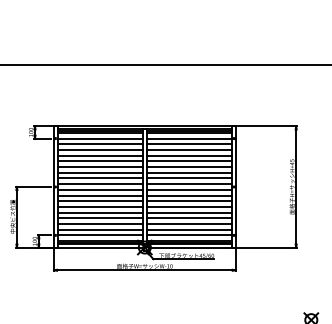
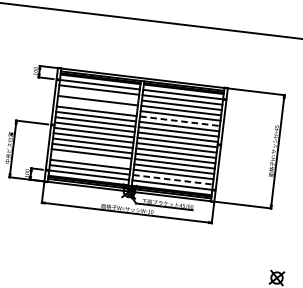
line: (100, 150) -> (98, 95), removed
line: (100, 161) -> (97, 106), removed
line: (189, 167) -> (180, 121), solid -> dashed
line: (100, 218) -> (91, 159), removed
line: (189, 229) -> (173, 179), solid -> dashed

